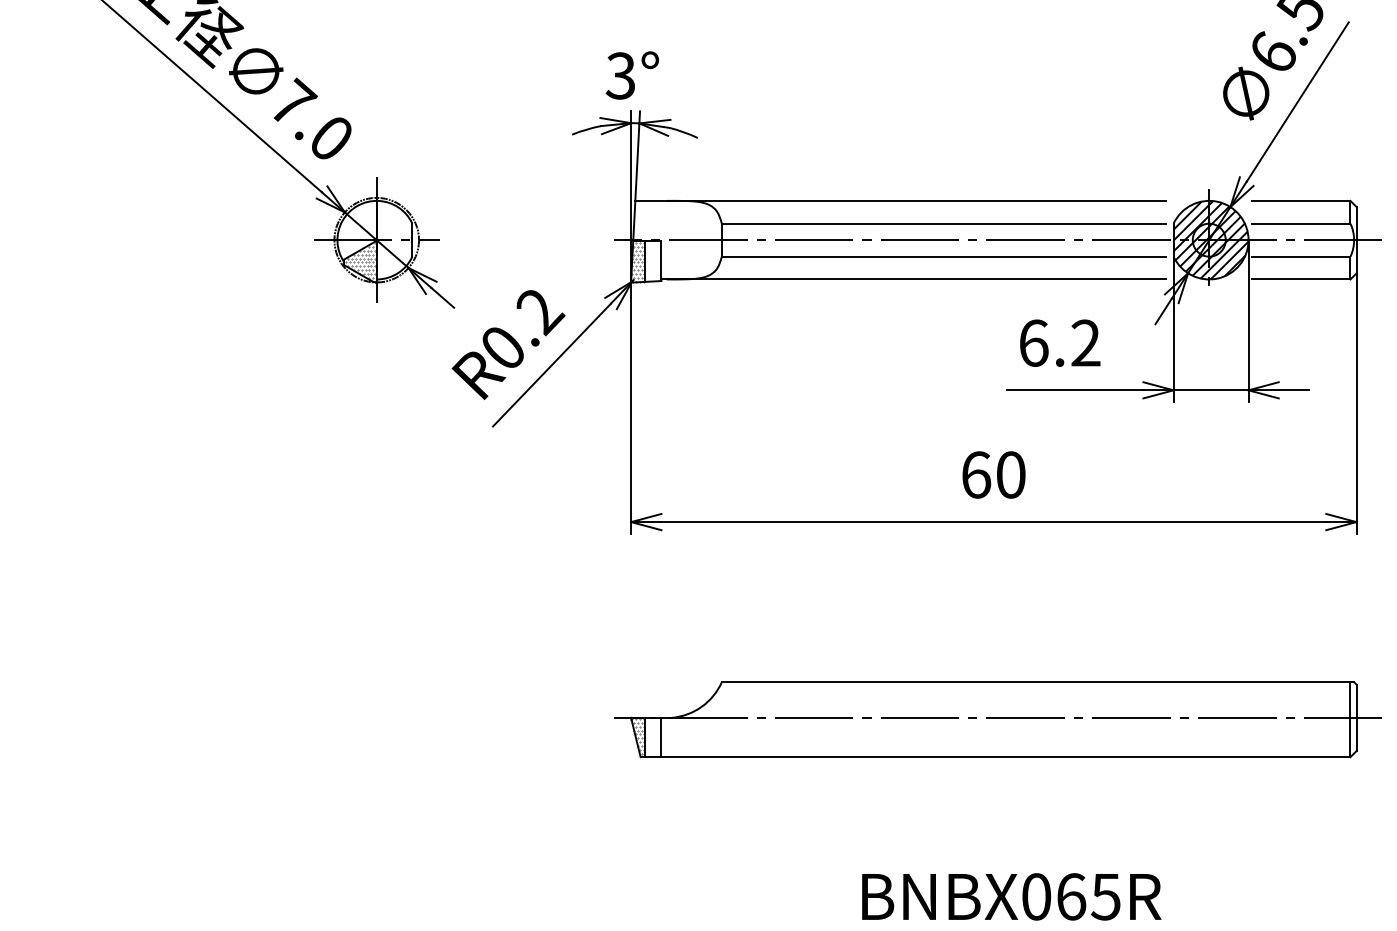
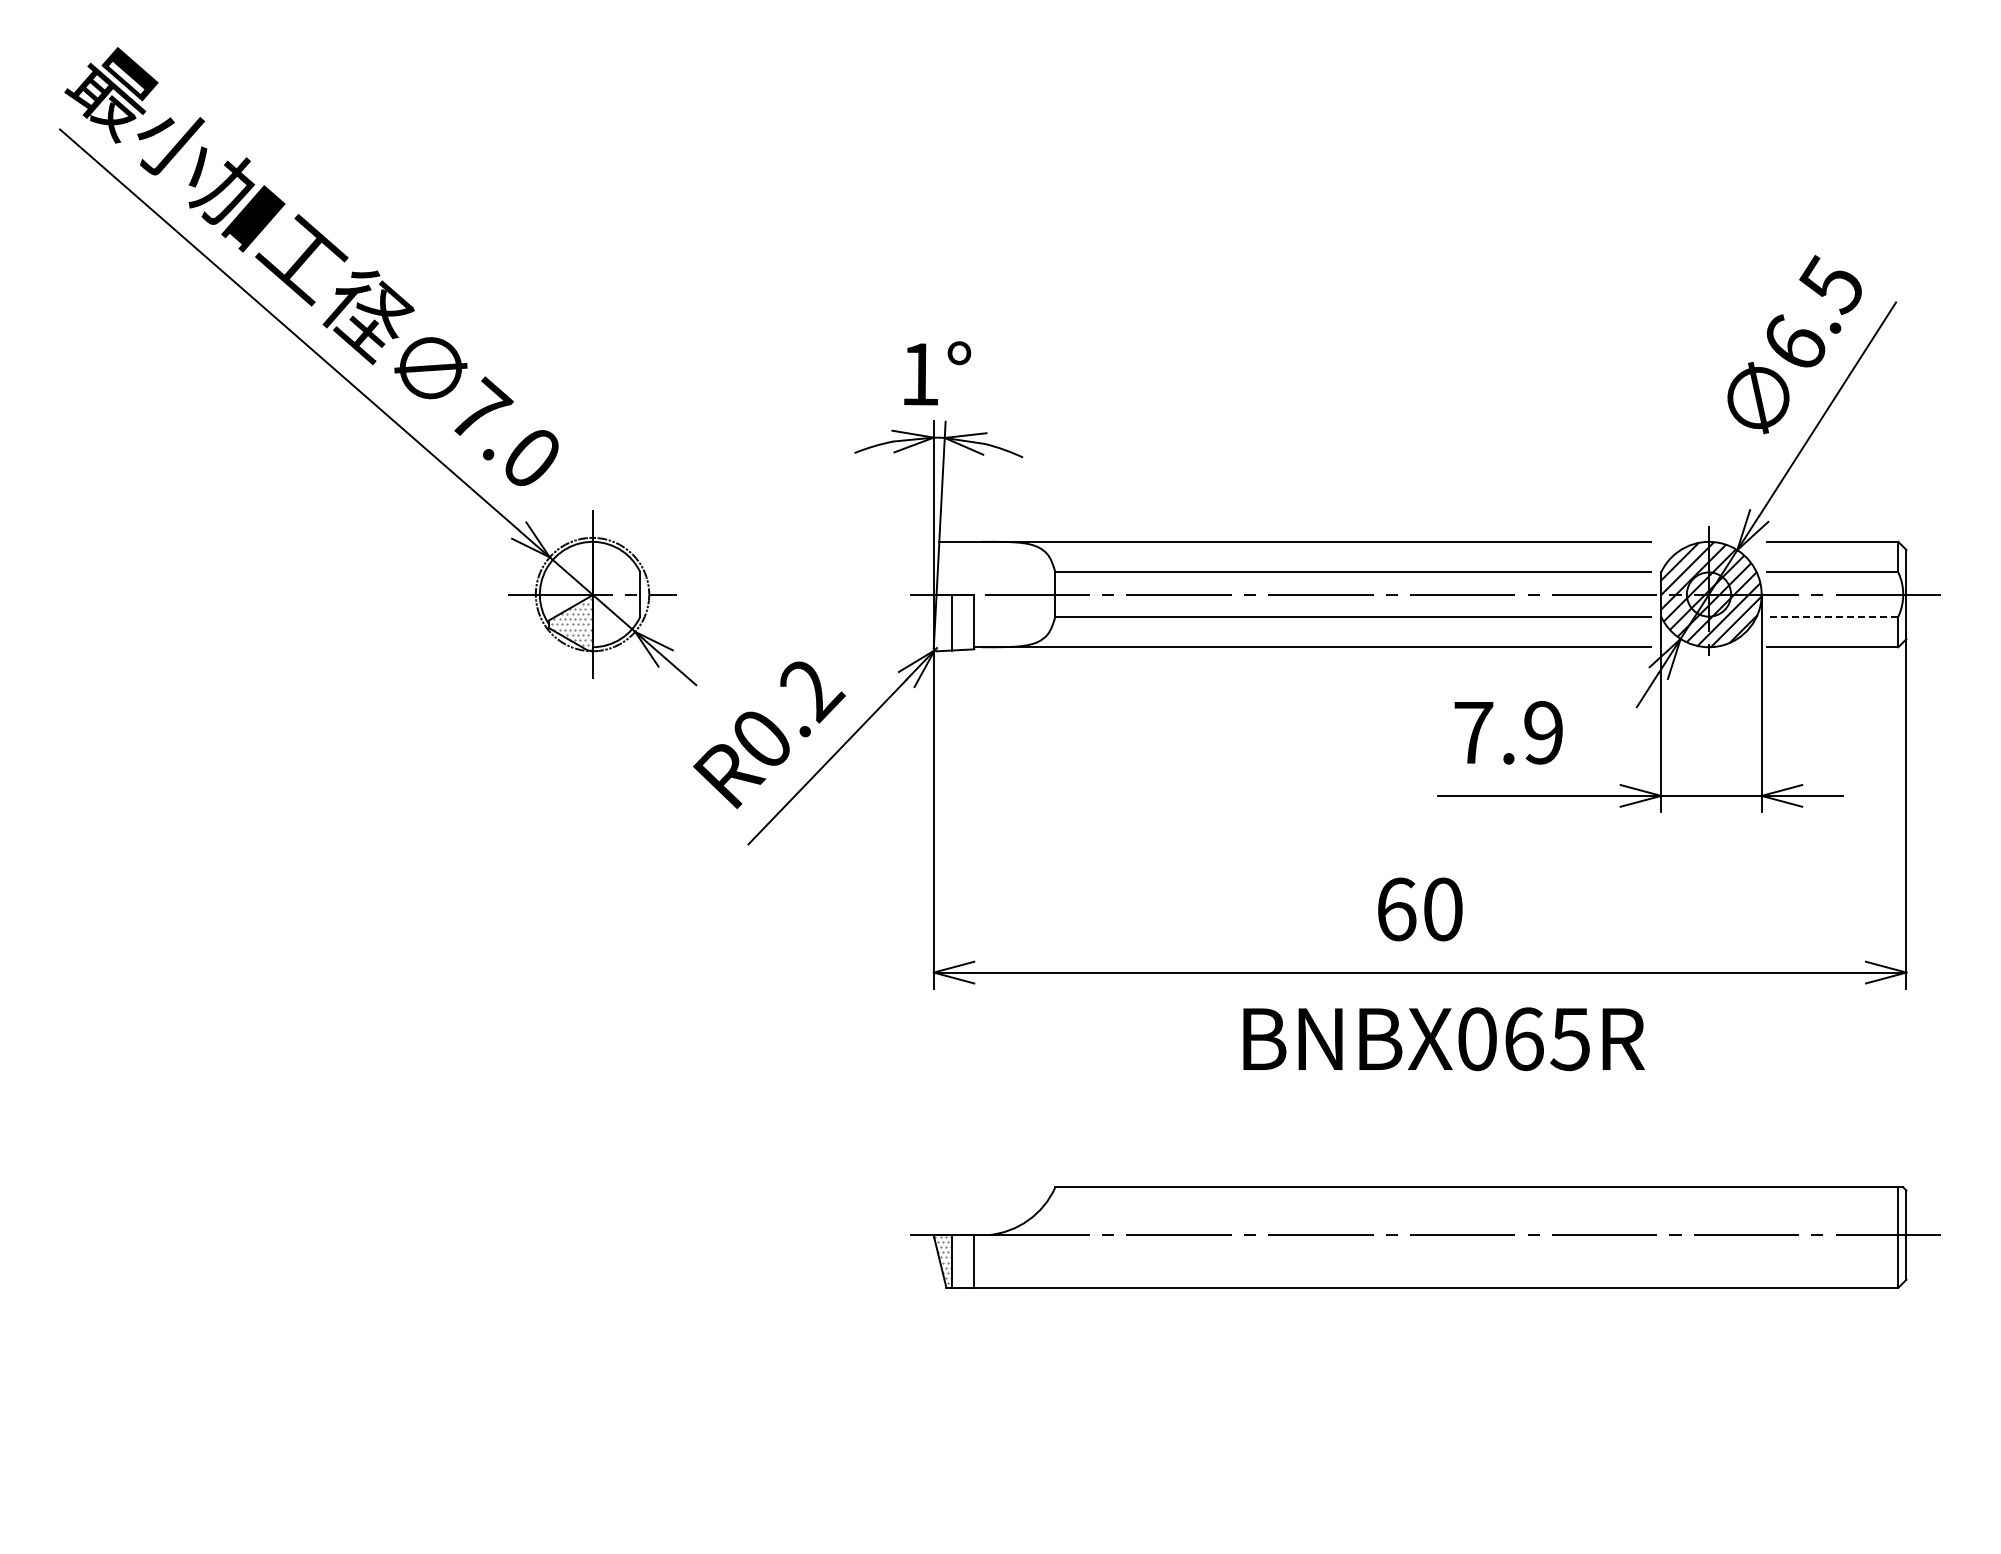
text: (619, 76) -> (918, 374), 3° -> 1°
line: (1301, 256) -> (1832, 616), solid -> dashed
hatch: (637, 262) -> (942, 624), removed
text: (1059, 343) -> (1508, 732), 6.2 -> 7.9
text: (1011, 897) -> (1443, 1039), moved

